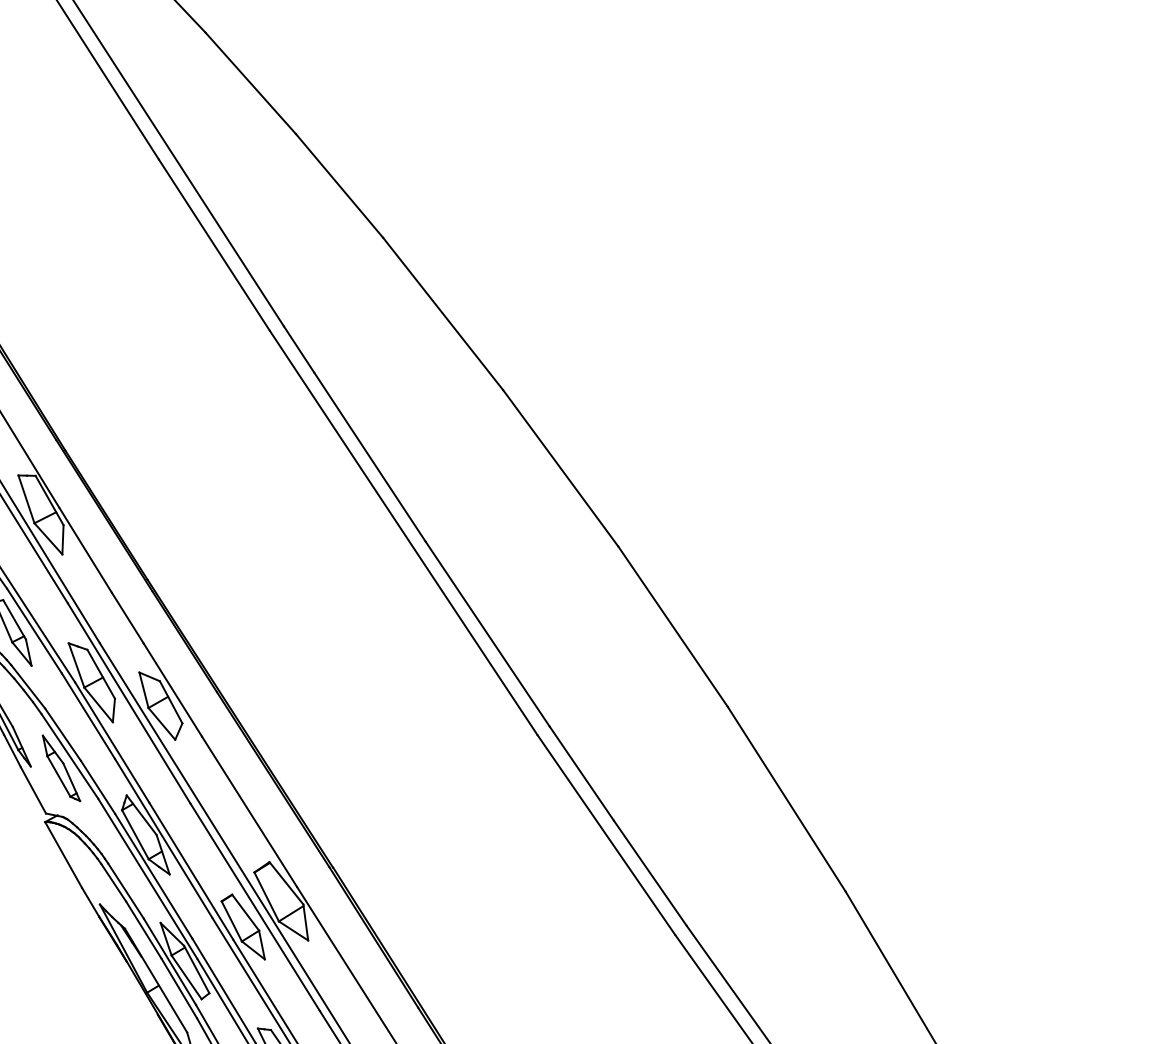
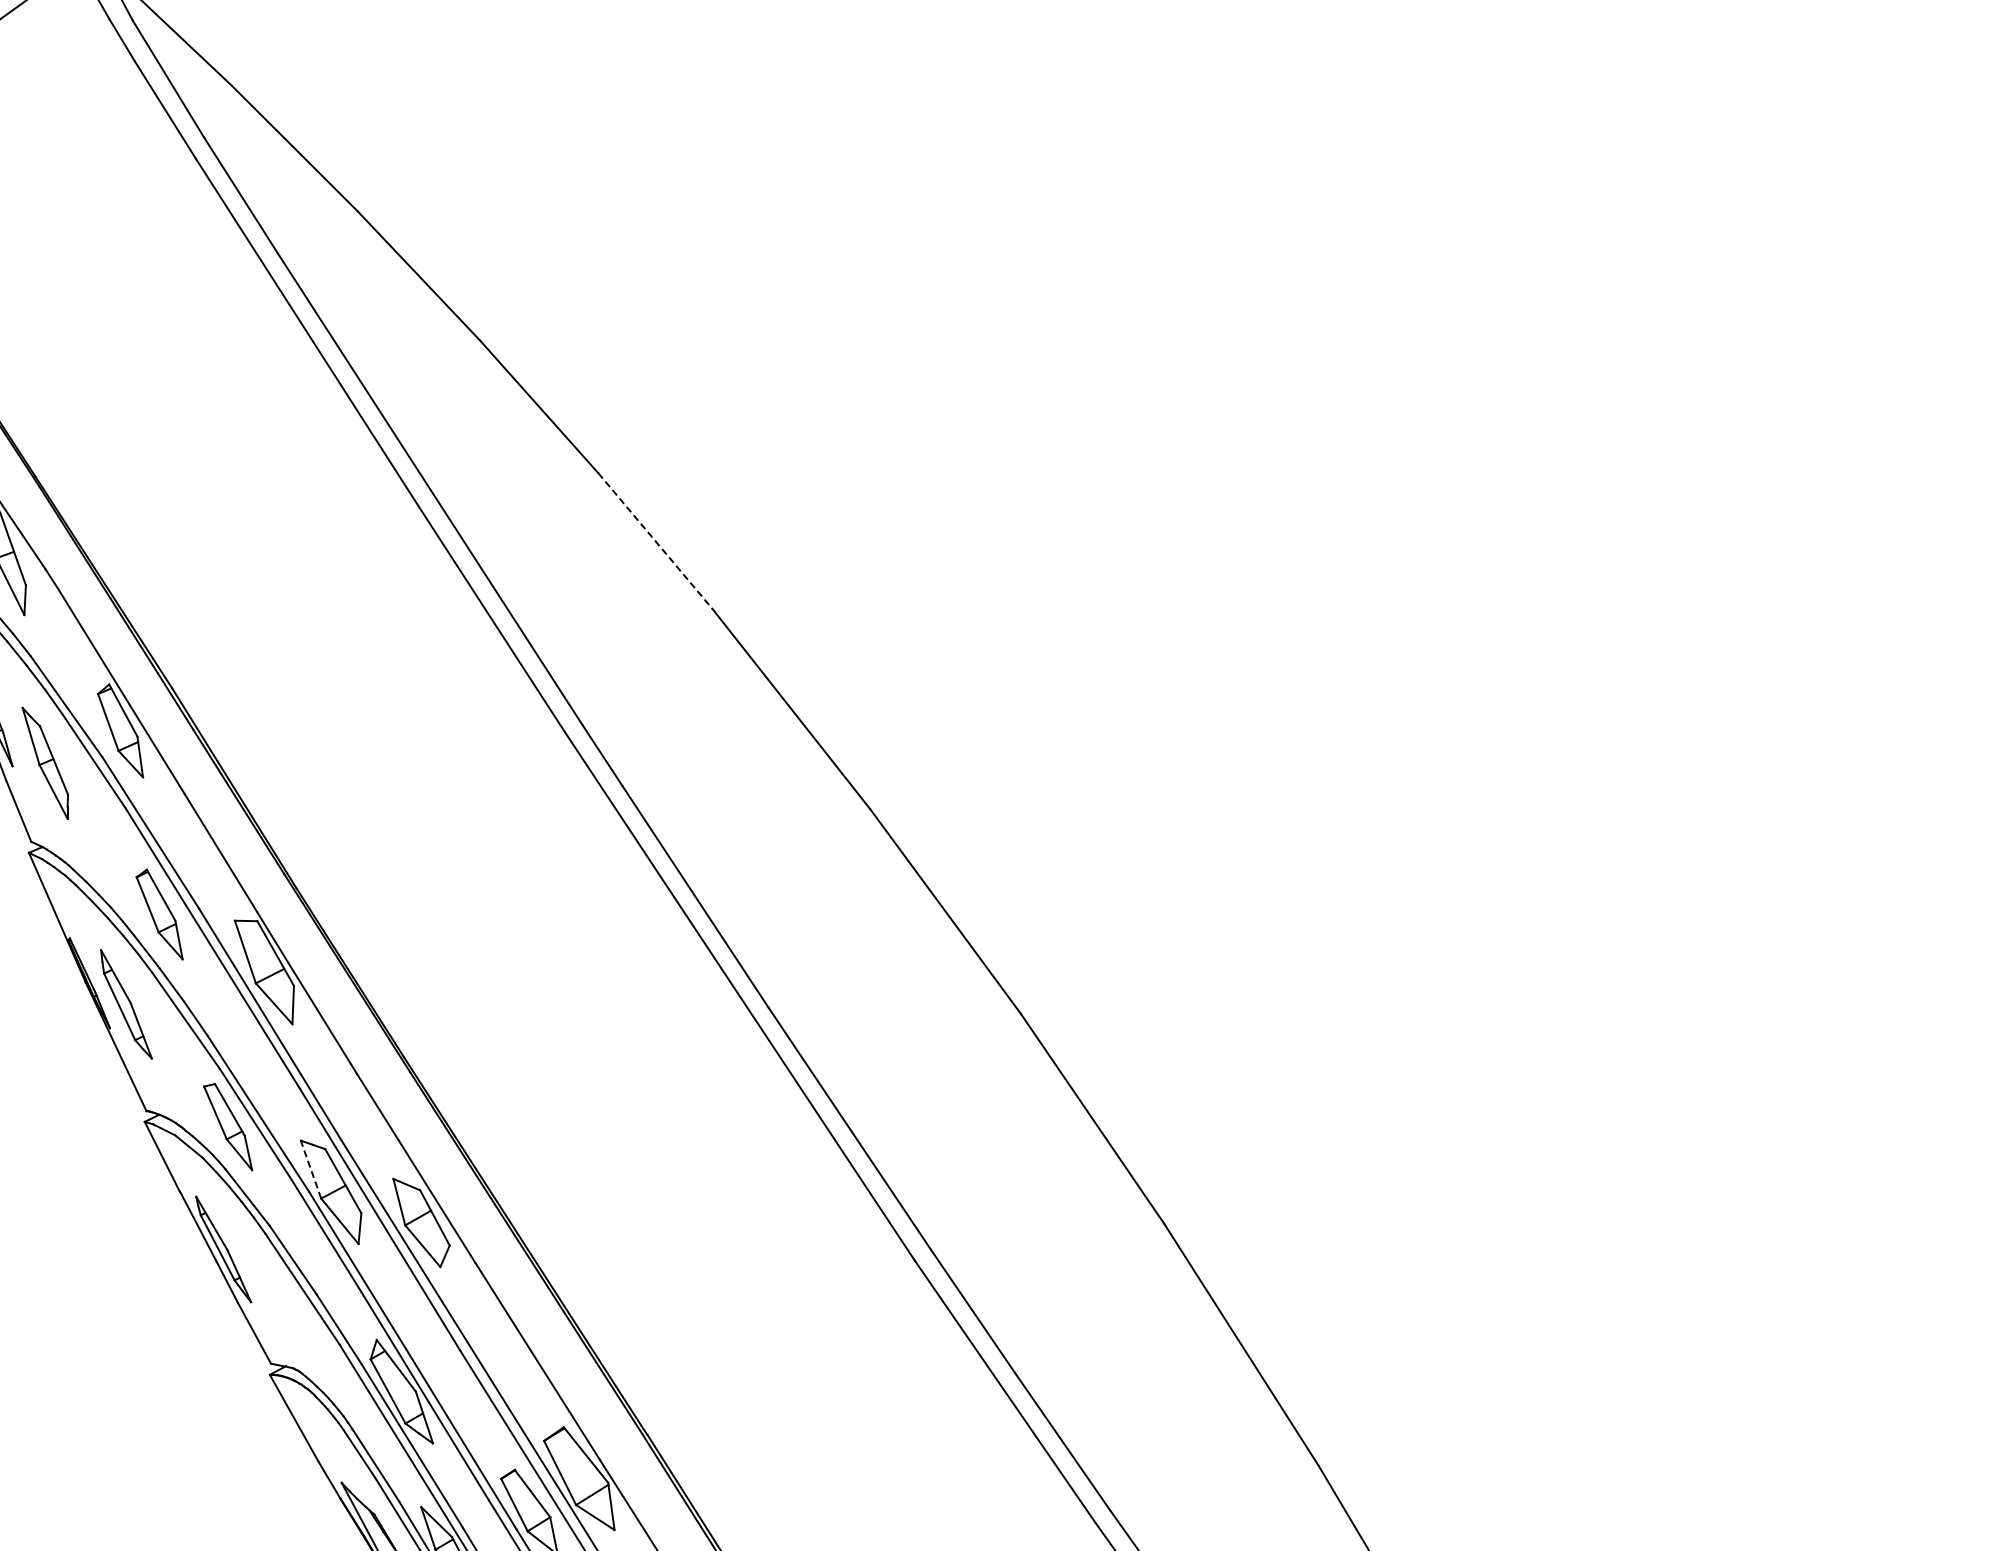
line: (339, 186) -> (655, 541), solid -> dashed
line: (76, 665) -> (311, 1169), solid -> dashed
part: (60, 768) -> (290, 1304), removed

